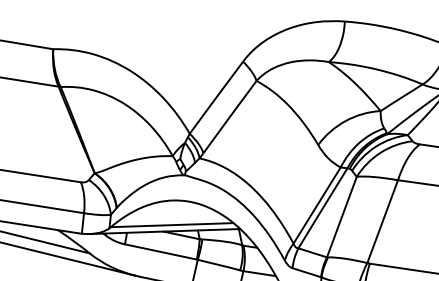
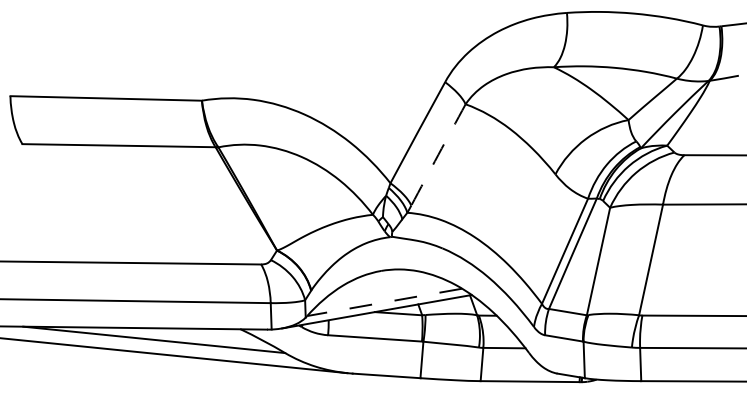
arc: (230, 116) -> (438, 154), solid -> dashed
line: (172, 225) -> (384, 302), solid -> dashed

